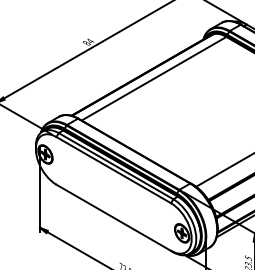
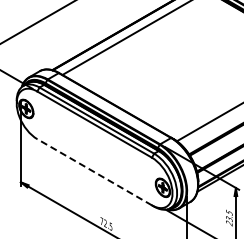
line: (113, 217) -> (94, 171), solid -> dashed

